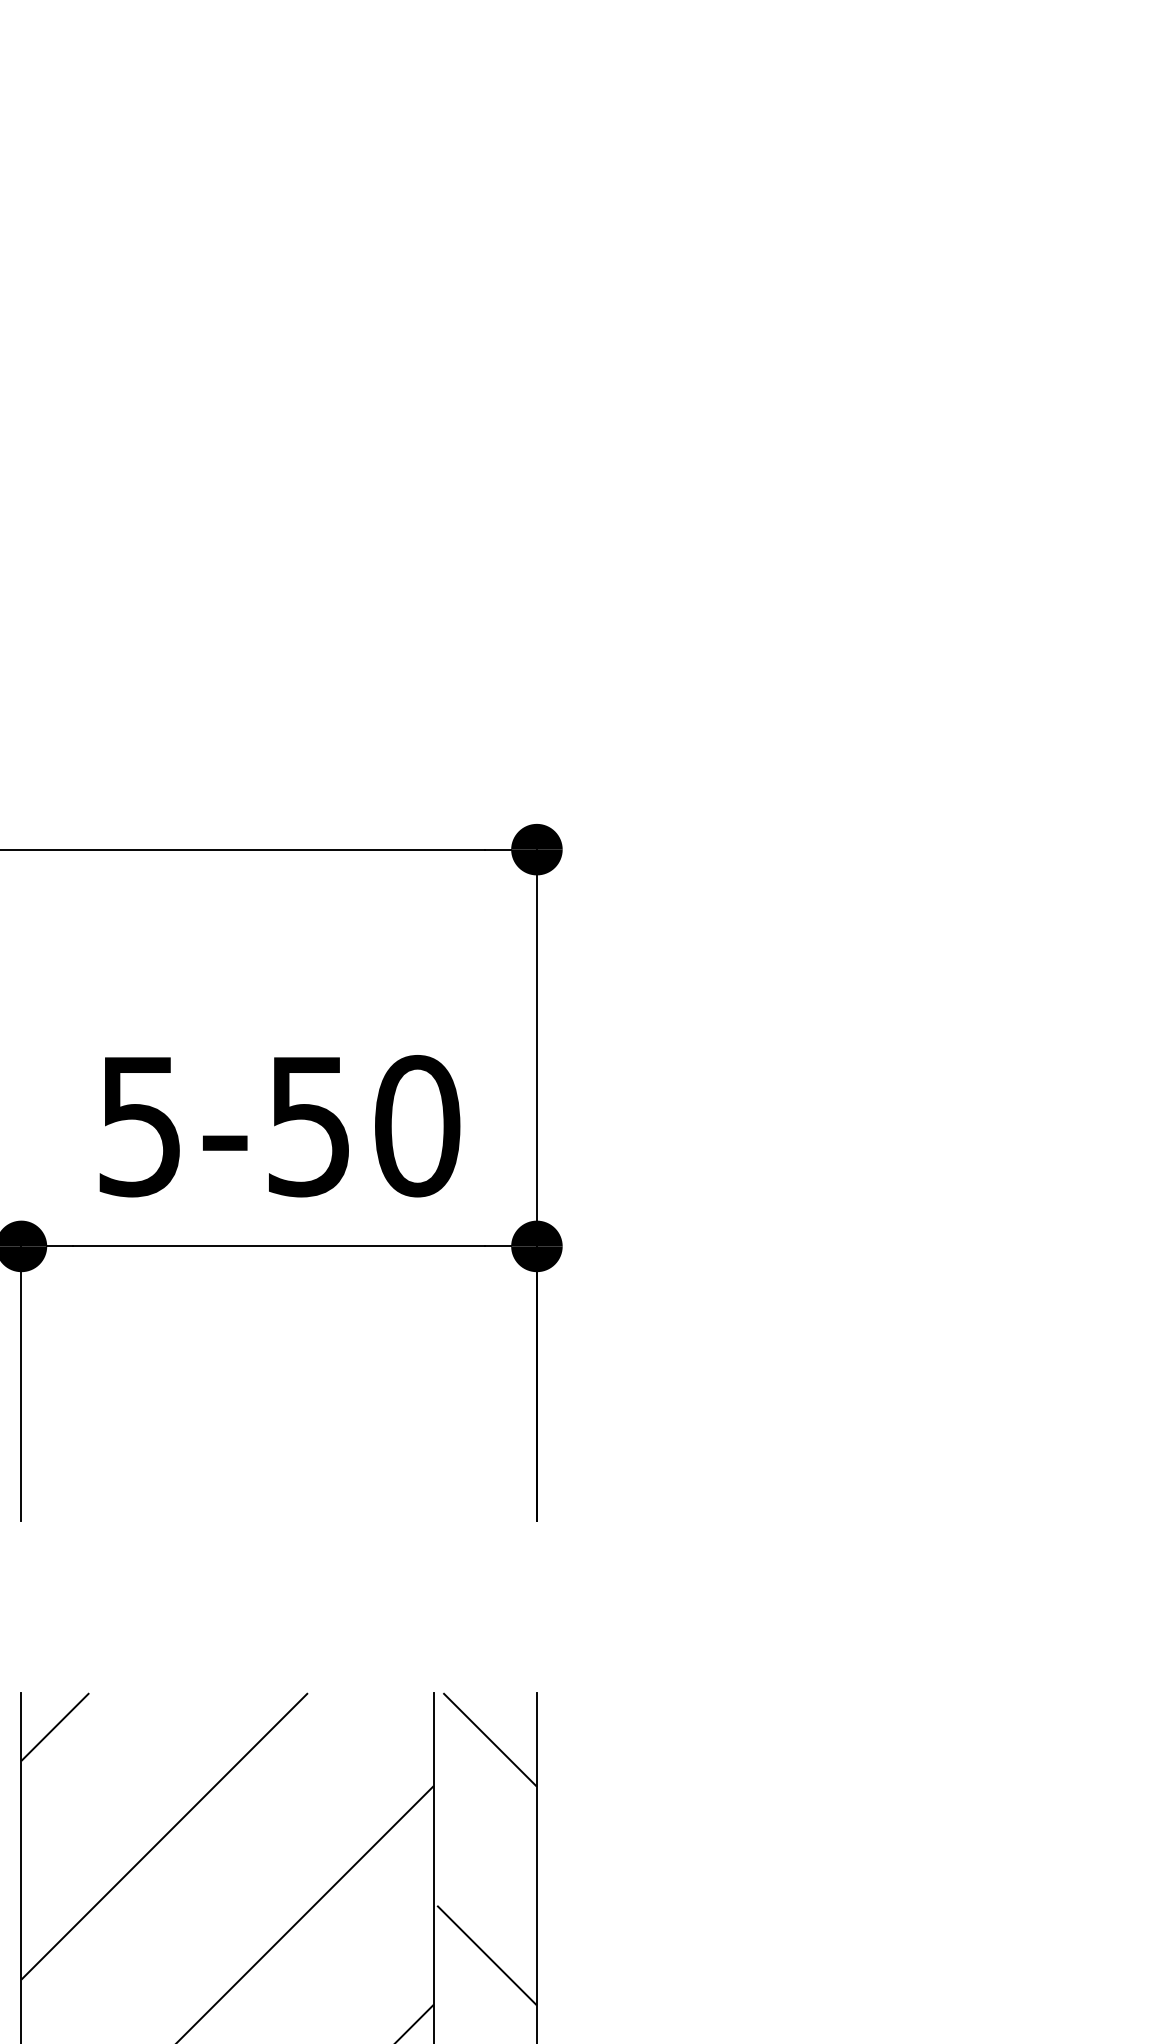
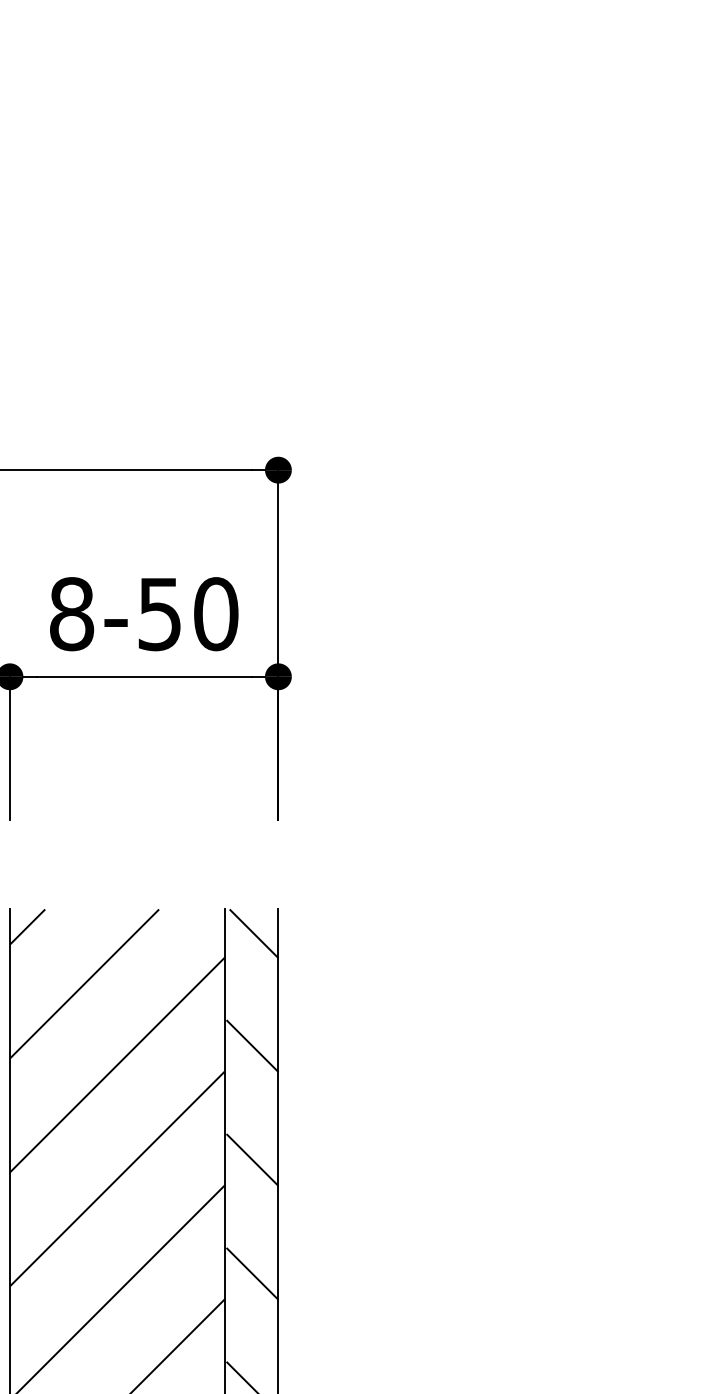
text: (141, 1126) -> (72, 614), 5-50 -> 8-50

